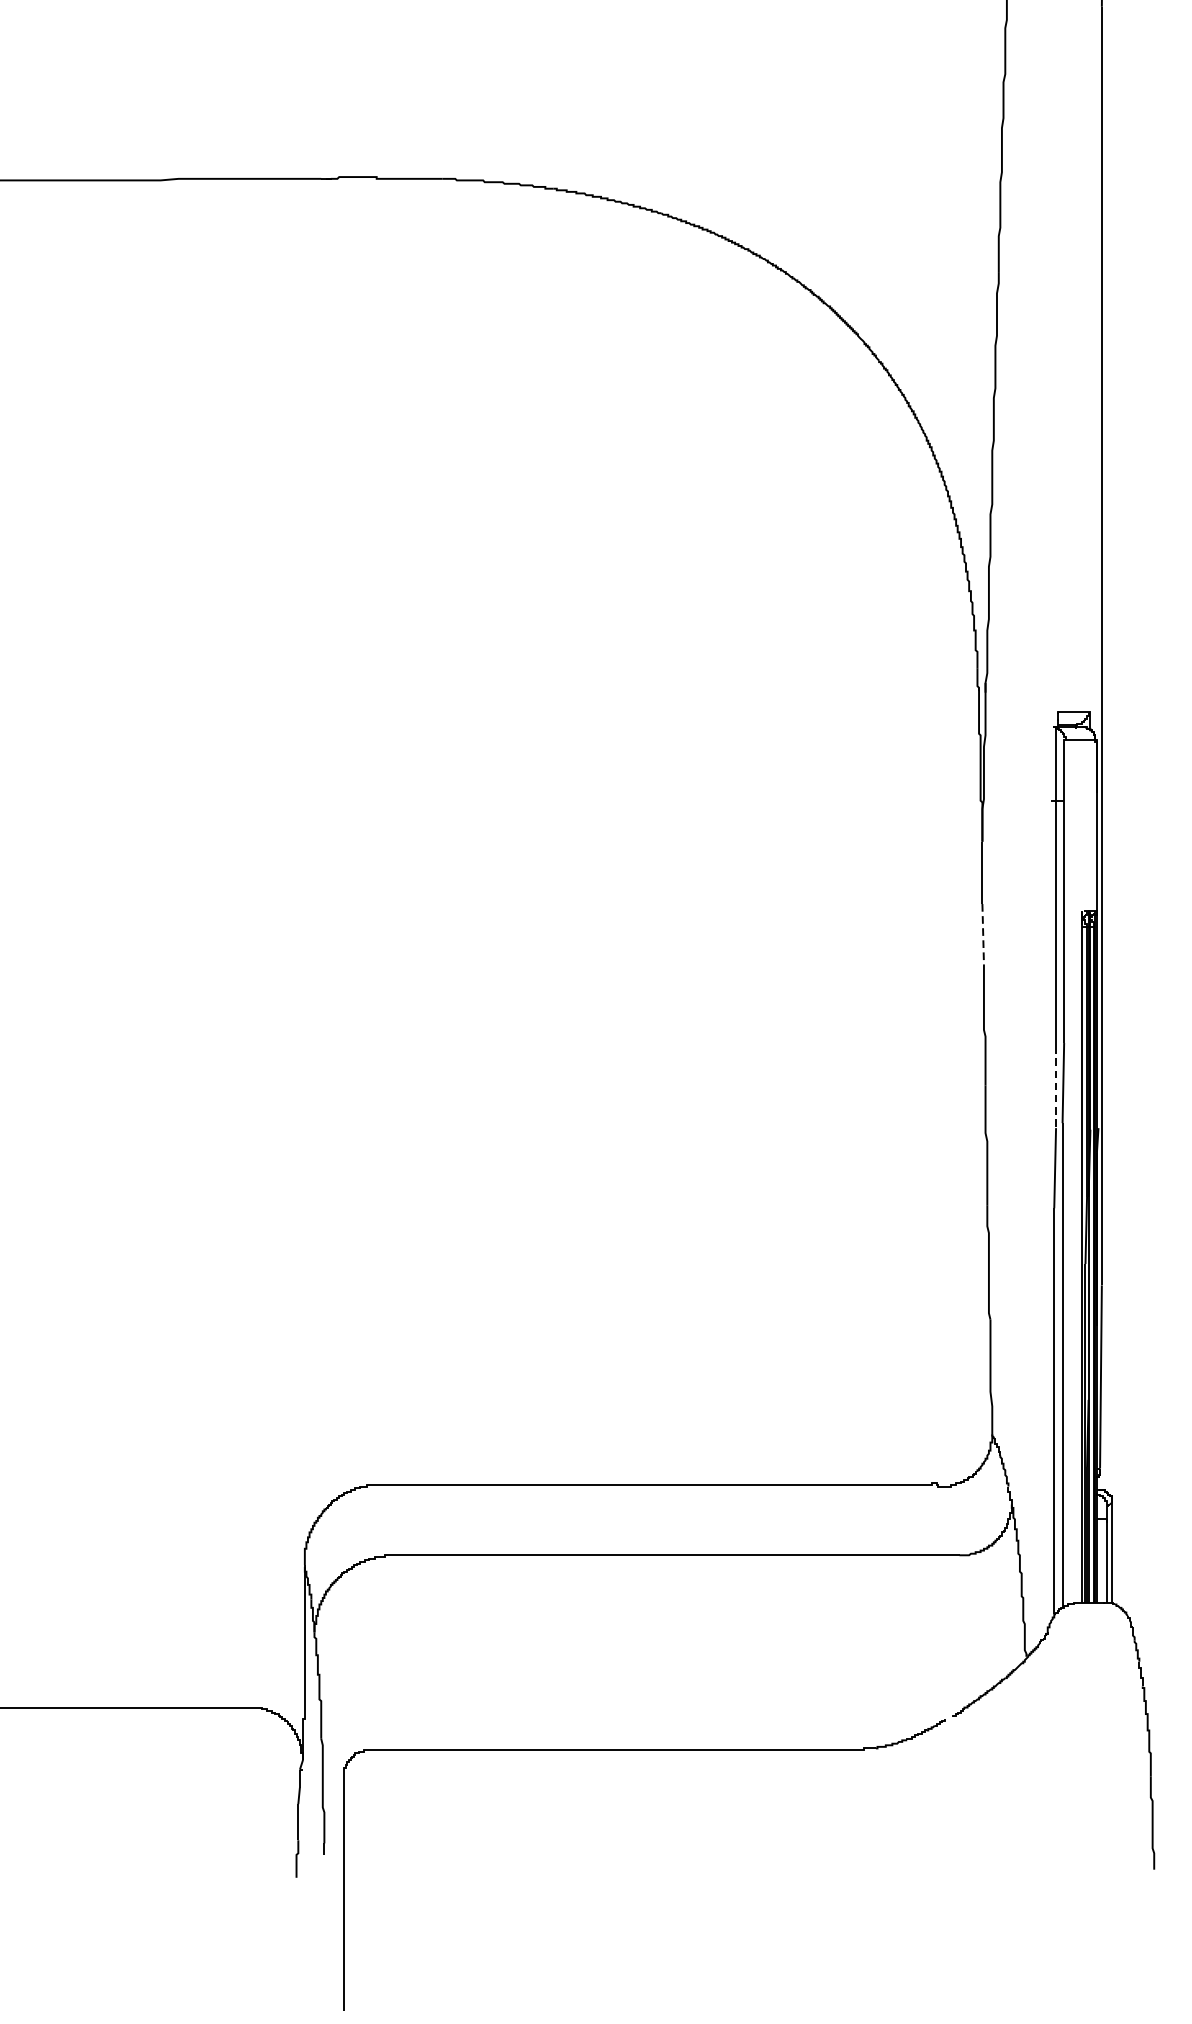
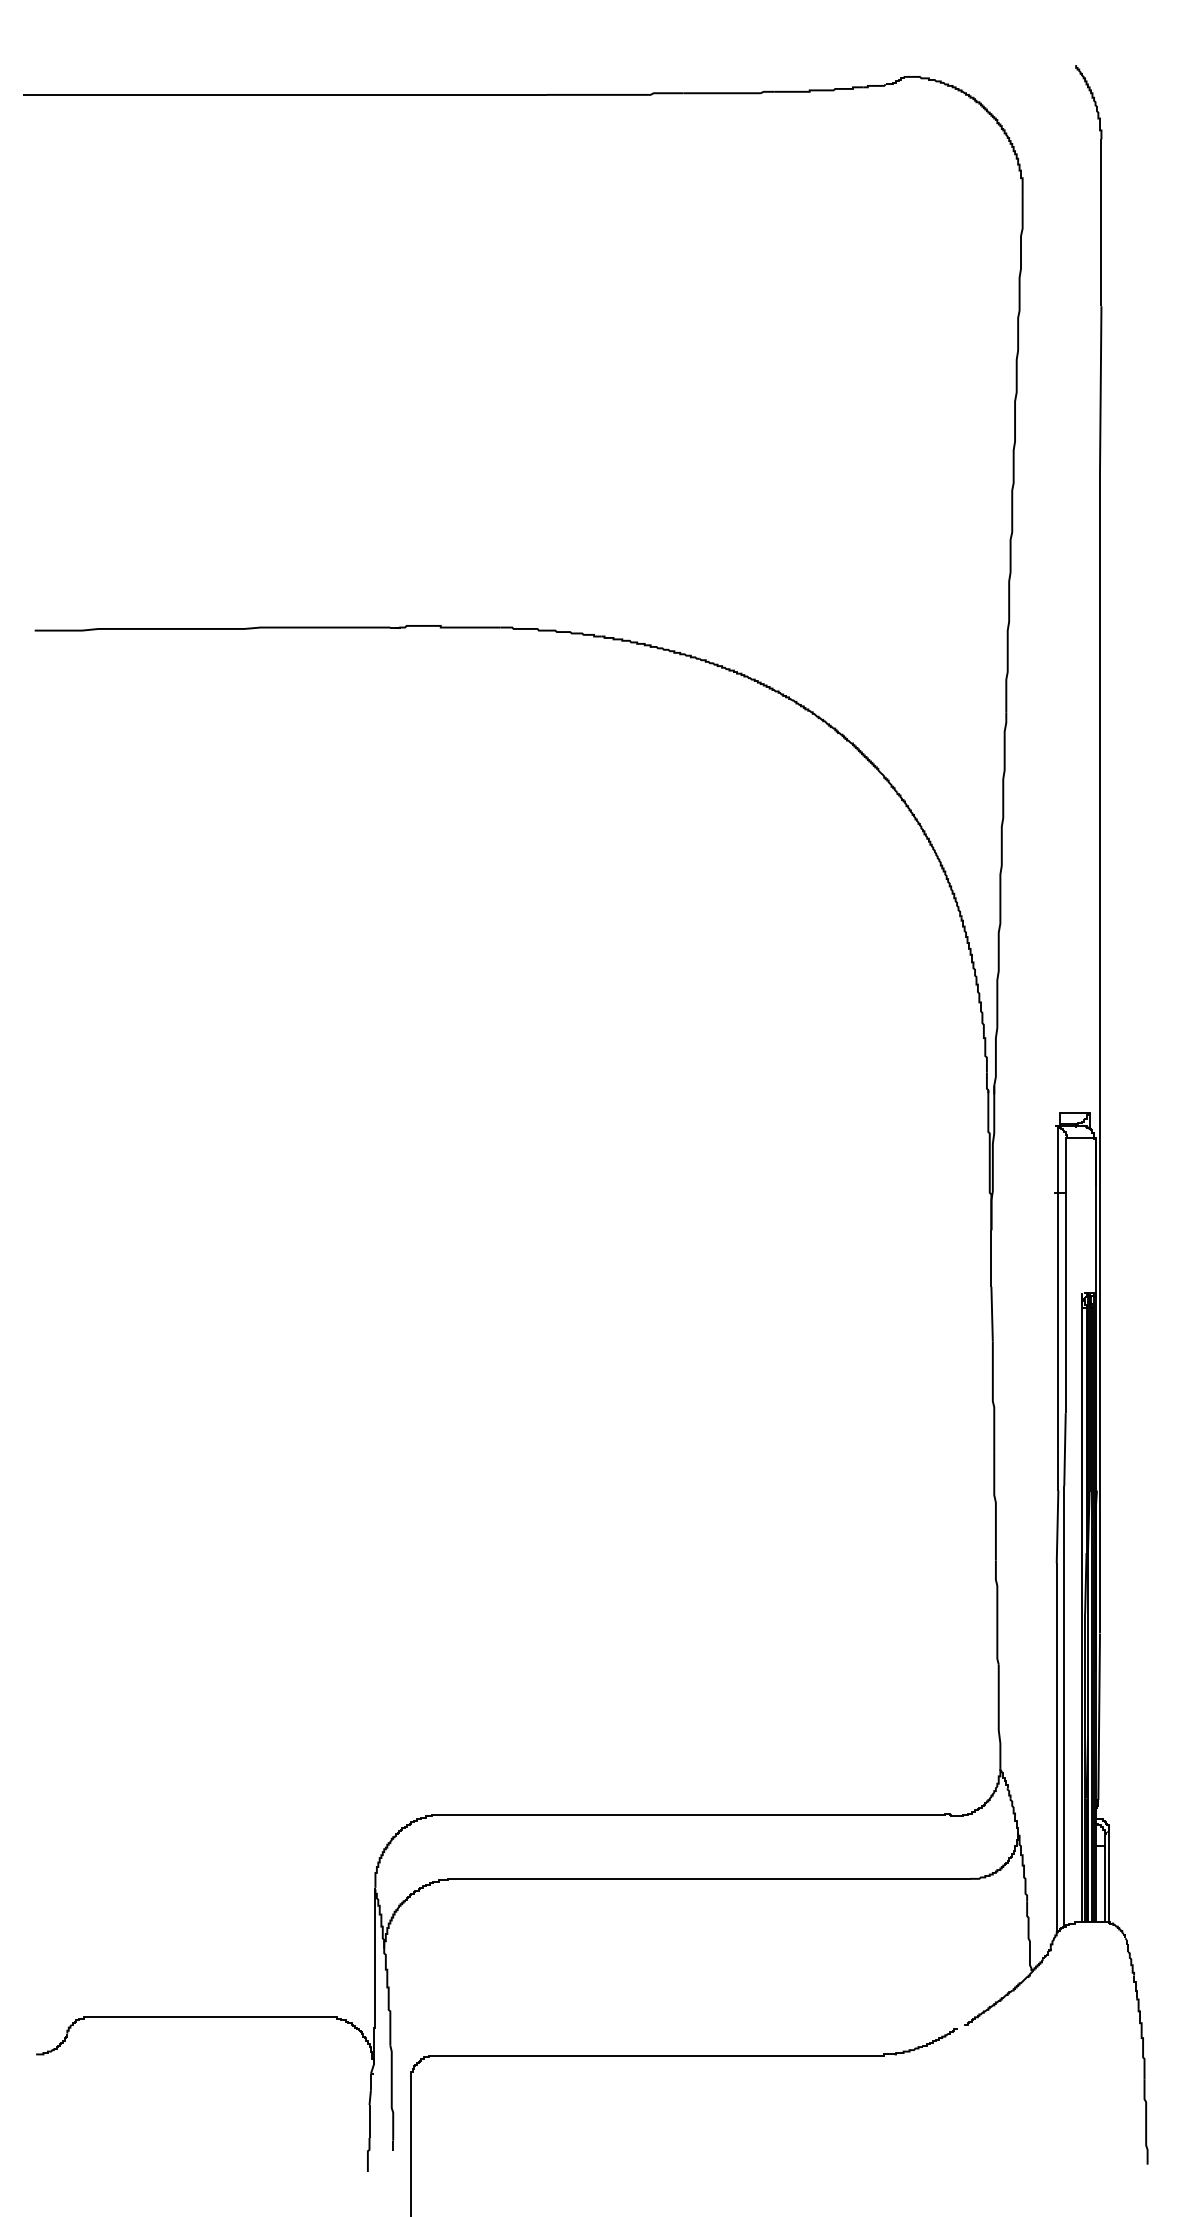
line: (983, 934) -> (992, 1314), dashed -> solid
line: (1056, 1087) -> (1058, 1453), dashed -> solid

